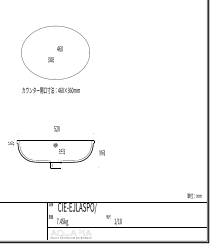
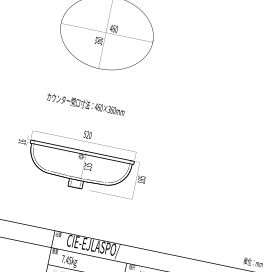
text: (50, 90) -> (84, 104), moved

